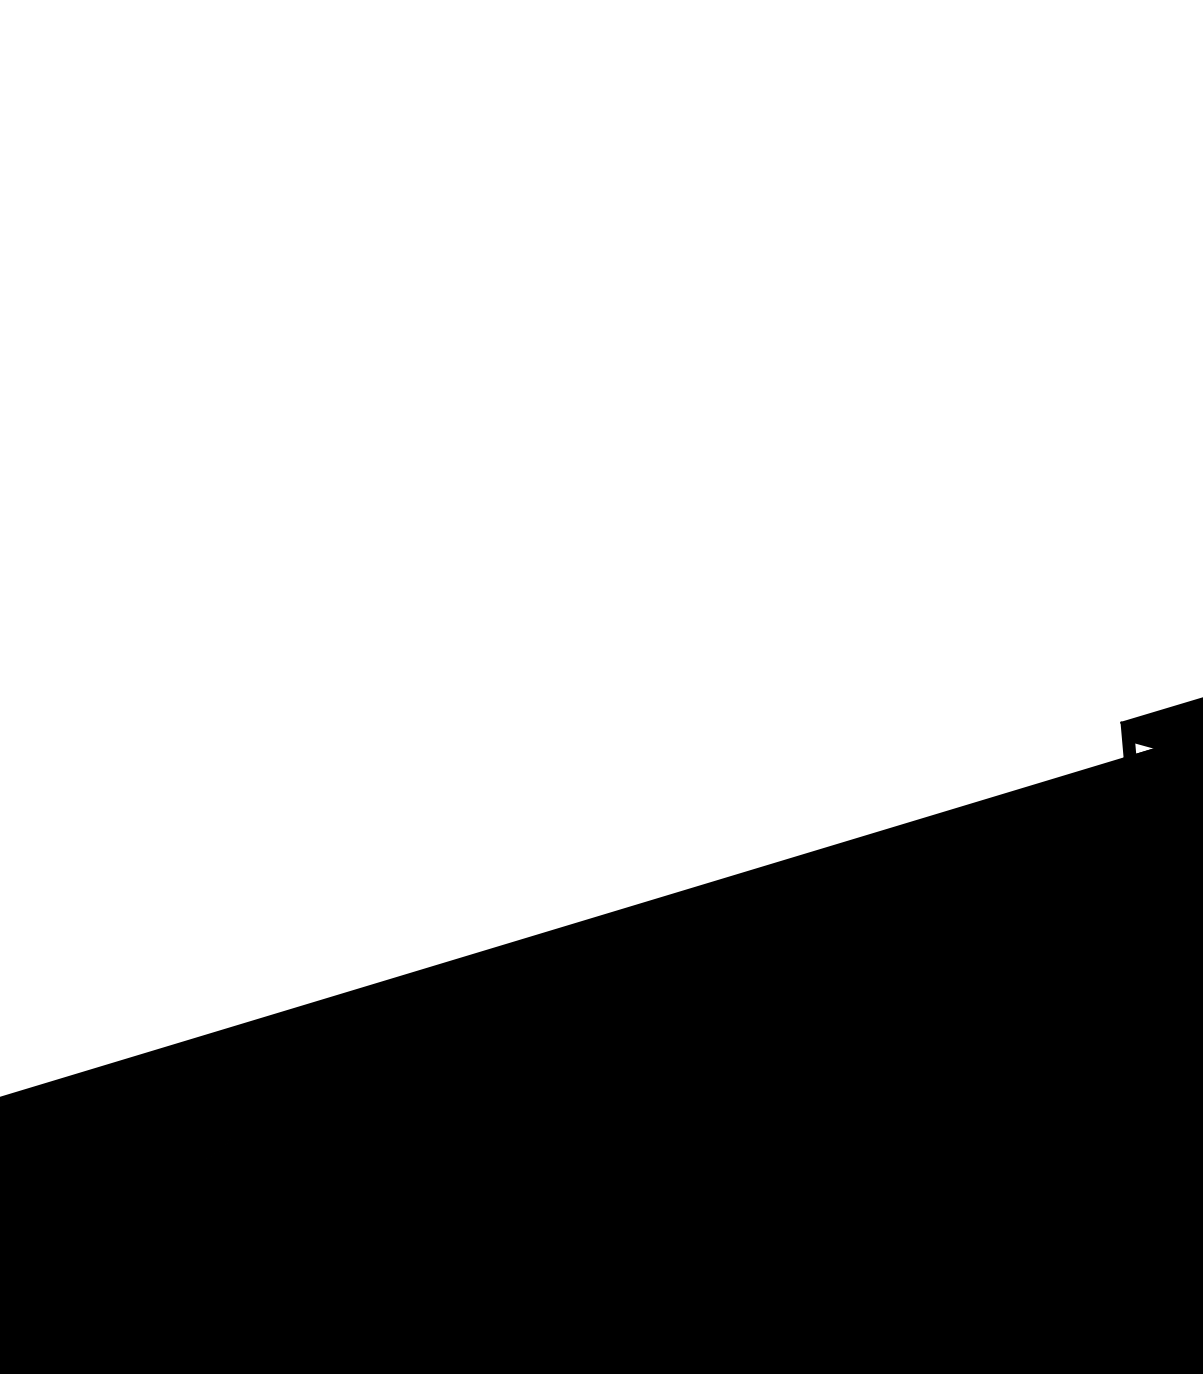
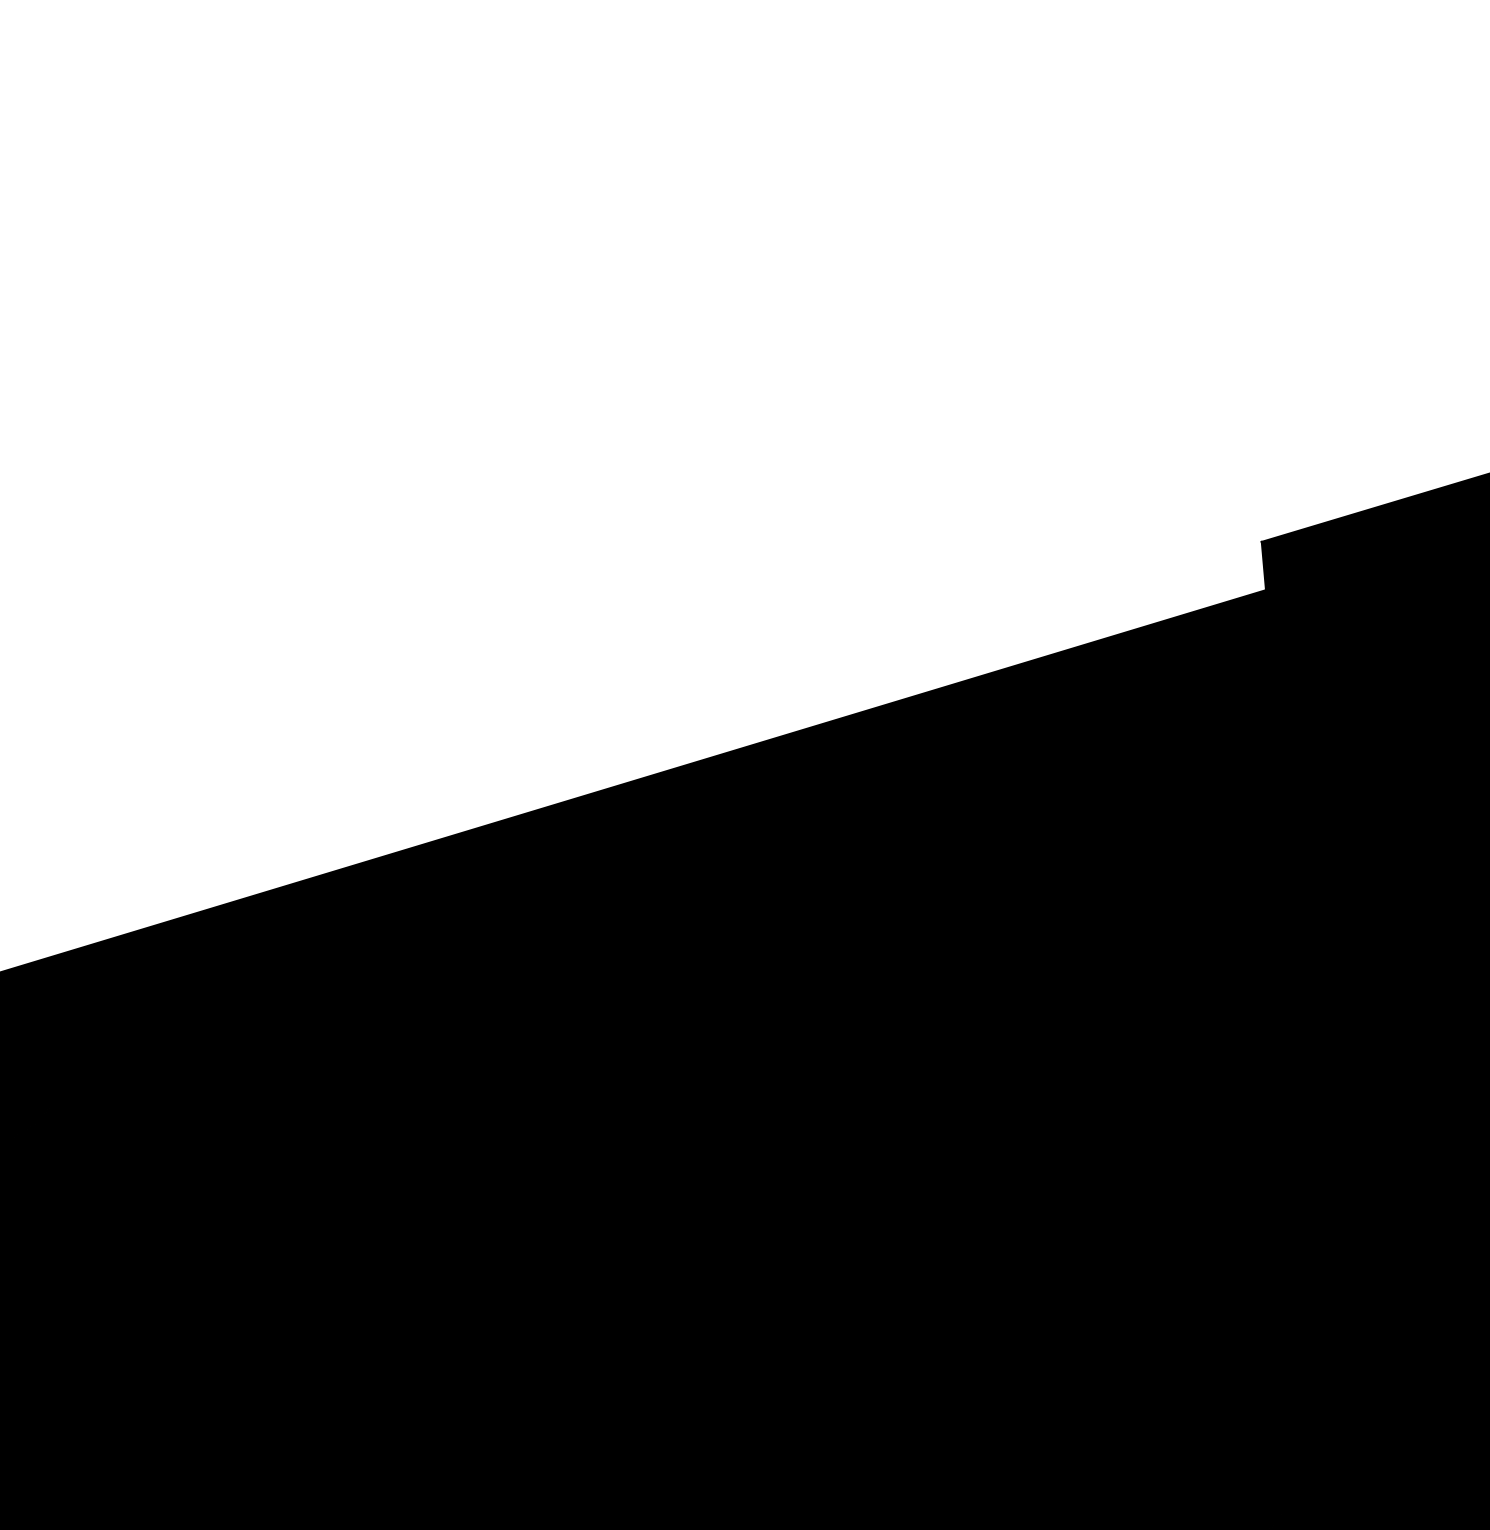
fill: (1145, 748) -> (1294, 576), added

